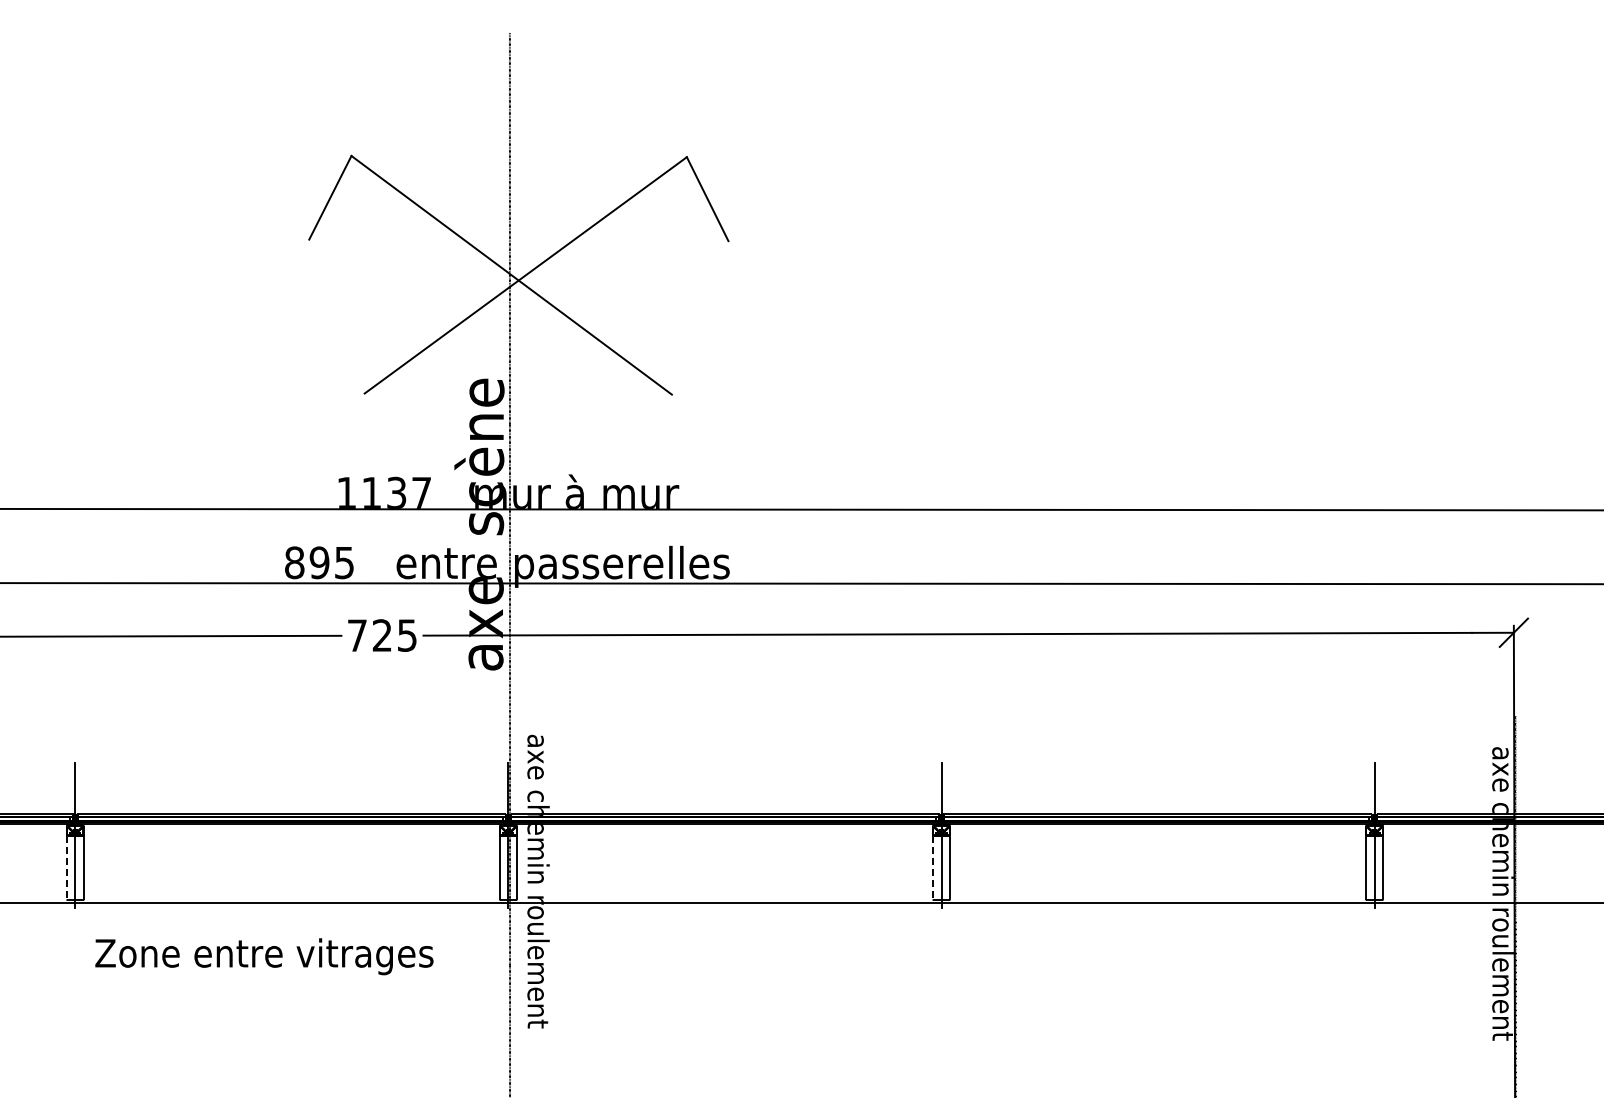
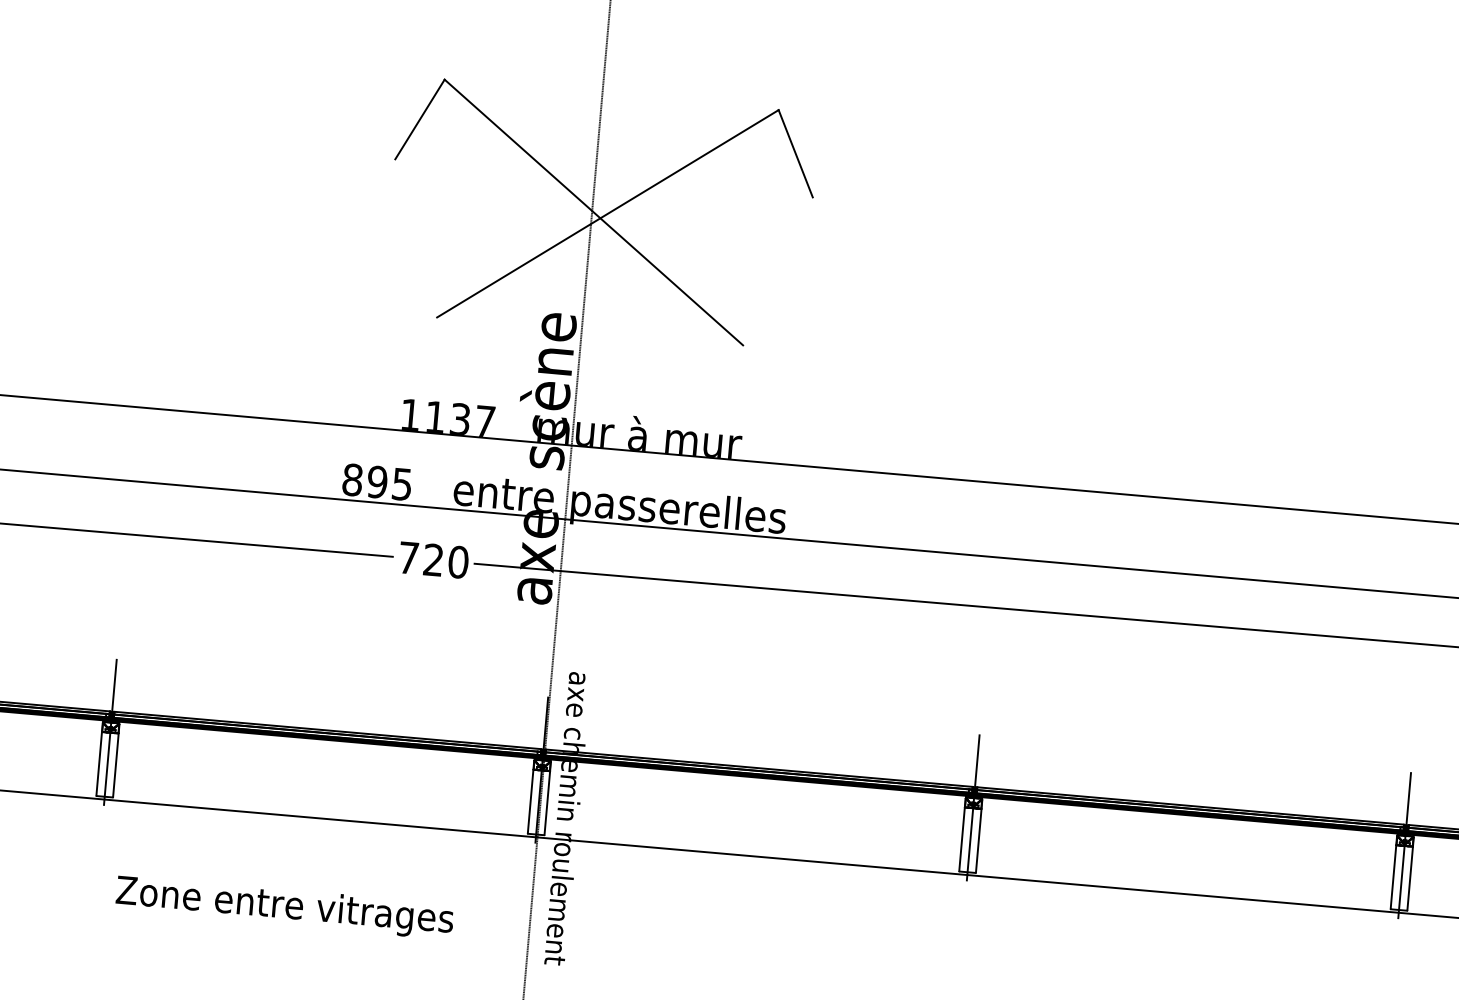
text: (407, 635) -> (458, 562), 725 -> 720
line: (66, 867) -> (98, 763), dashed -> solid
line: (933, 867) -> (962, 839), dashed -> solid
text: (264, 956) -> (284, 907), moved

